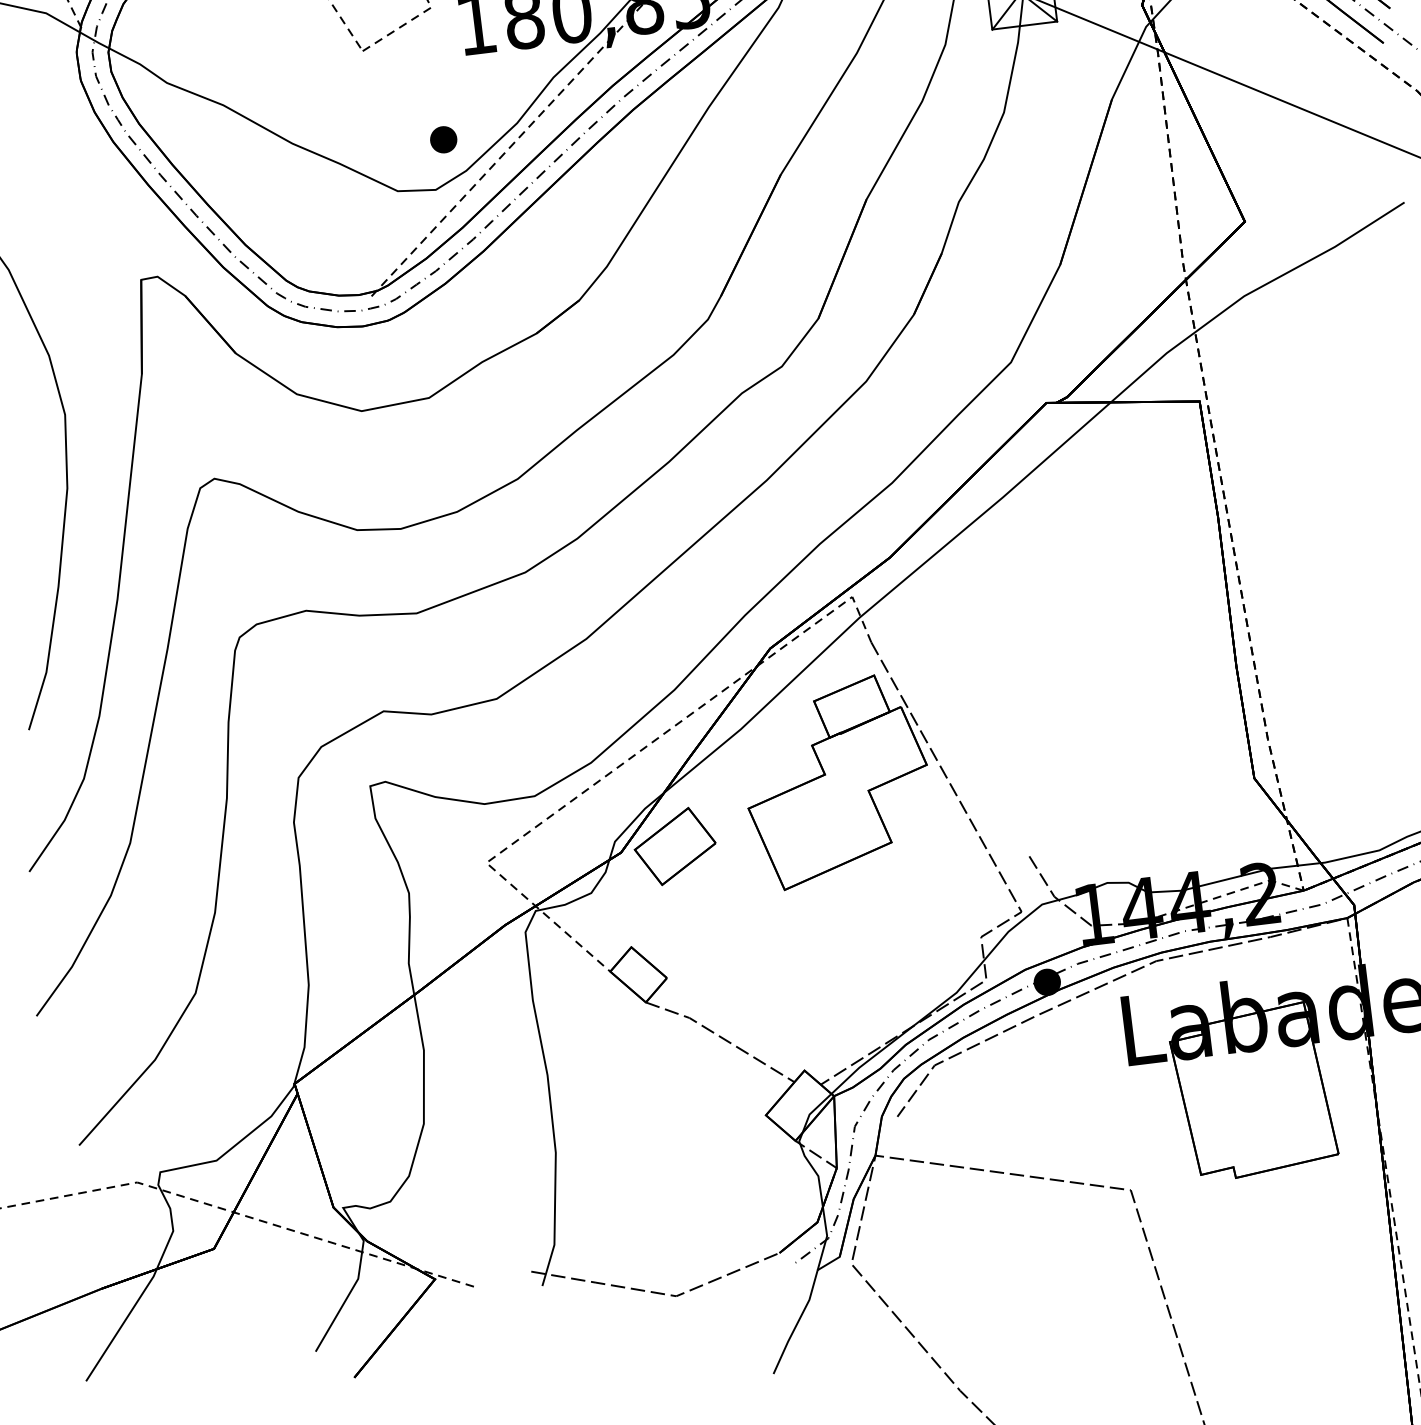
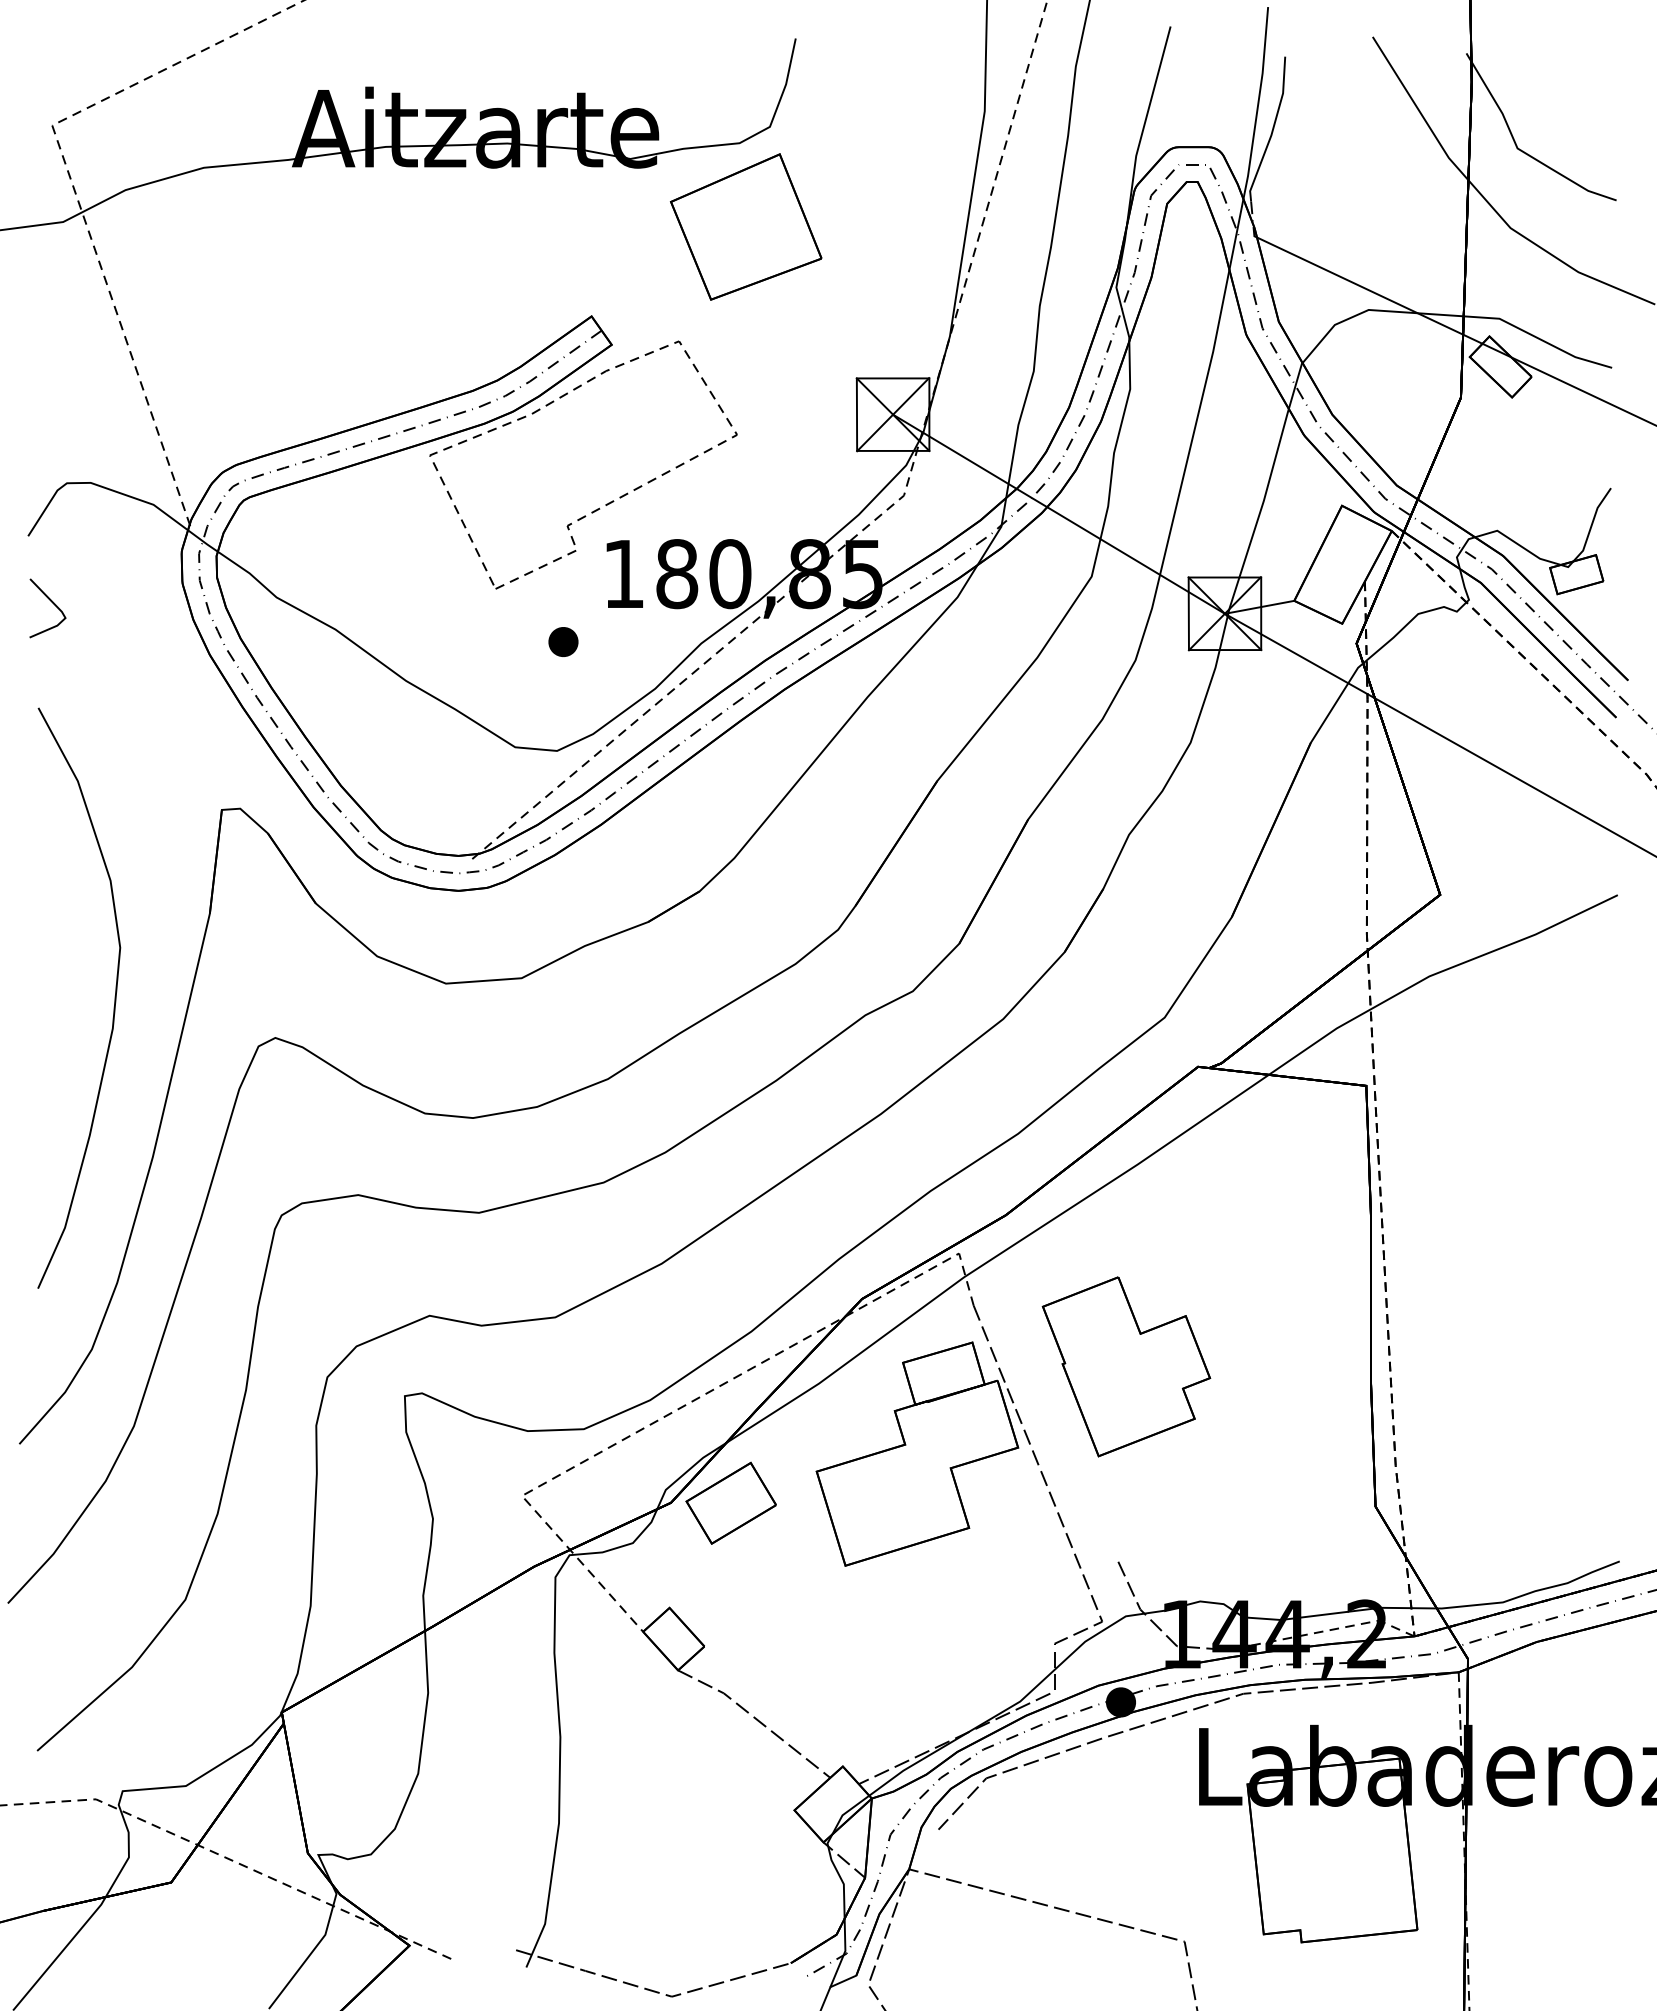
part: (443, 139) -> (563, 641), moved
part: (1015, 680) -> (1126, 1366), added

